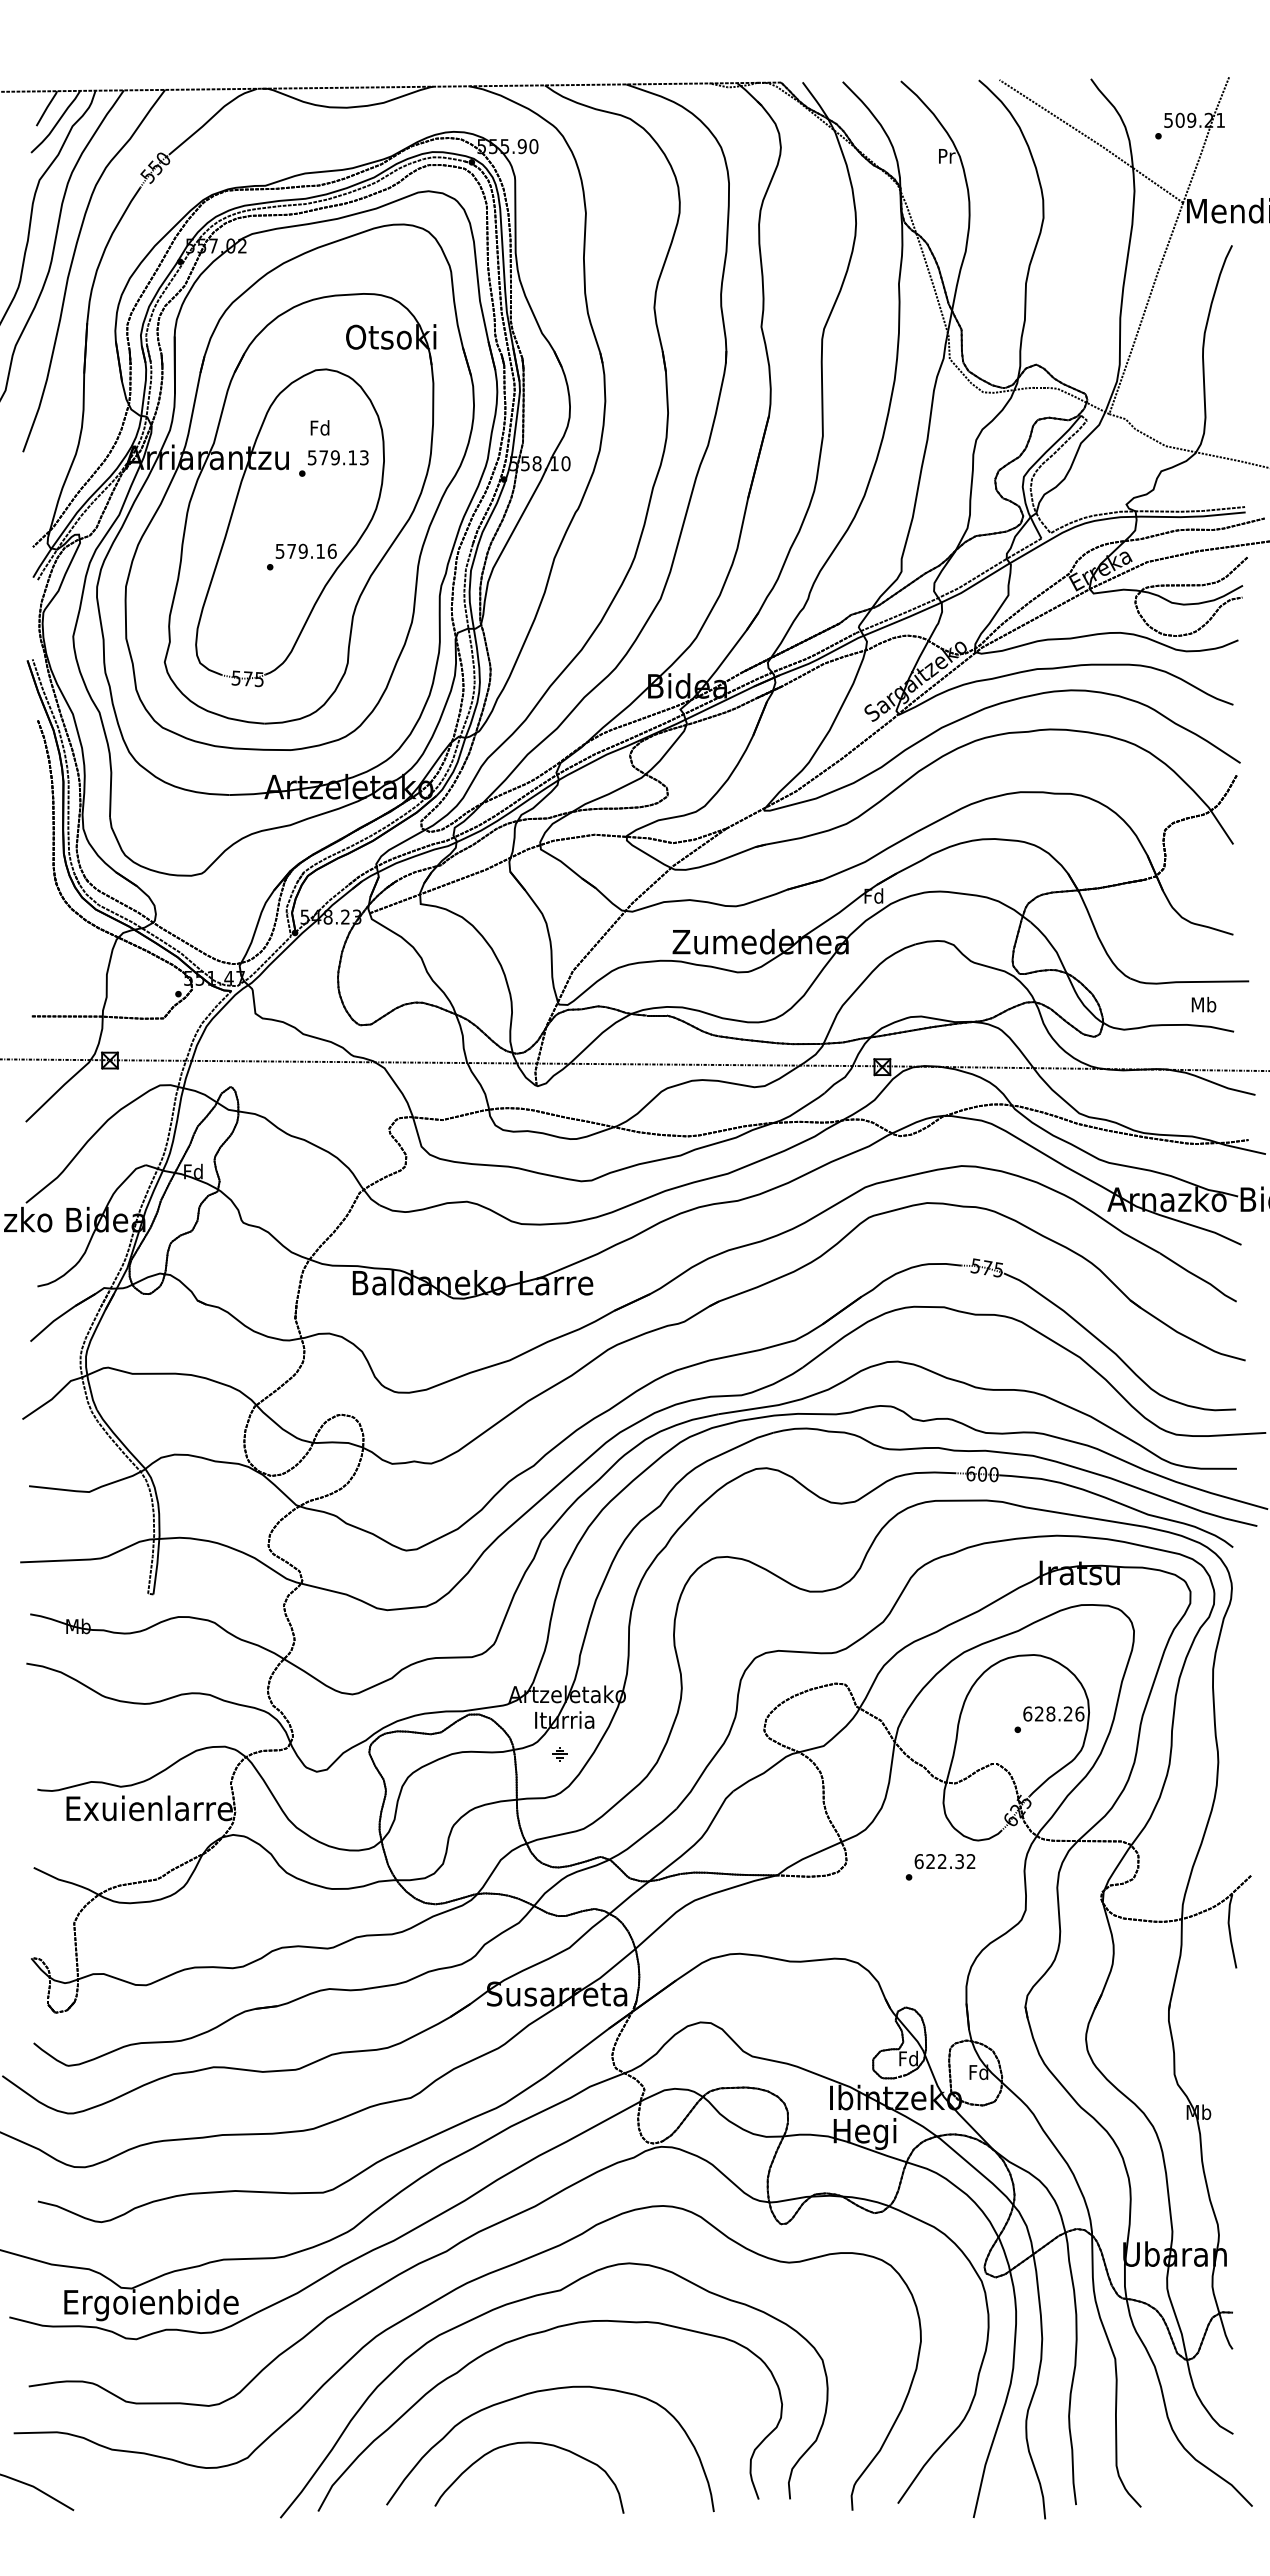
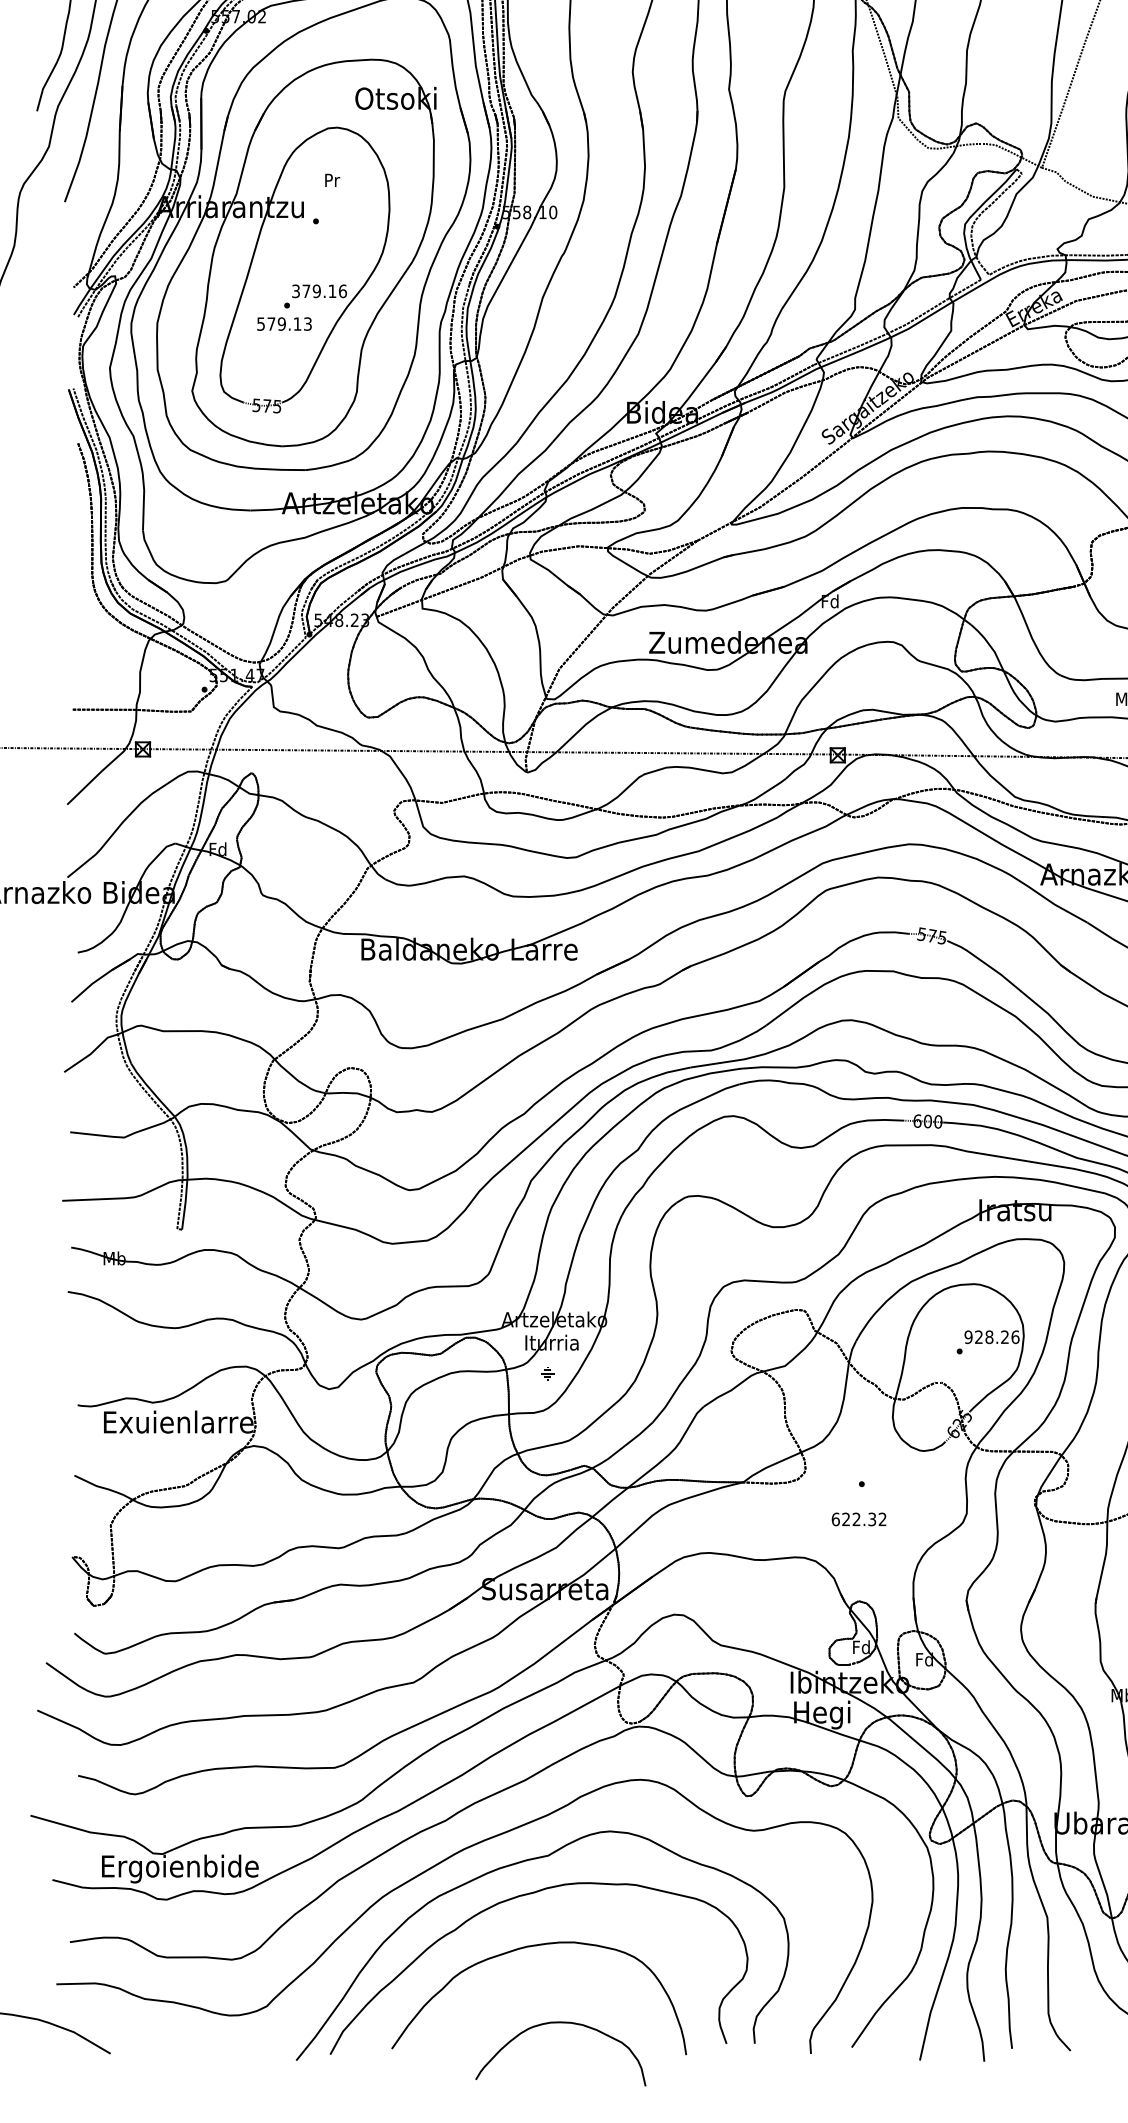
text: (319, 427) -> (331, 179), Fd -> Pr
text: (338, 457) -> (284, 323), moved
text: (280, 550) -> (296, 290), 579.16 -> 379.16
text: (1027, 1713) -> (968, 1336), 628.26 -> 928.26
text: (944, 1861) -> (858, 1519), moved
curve: (529, 2443) -> (560, 2023), moved

